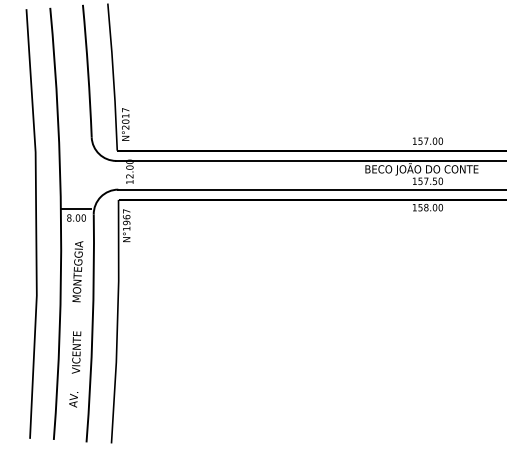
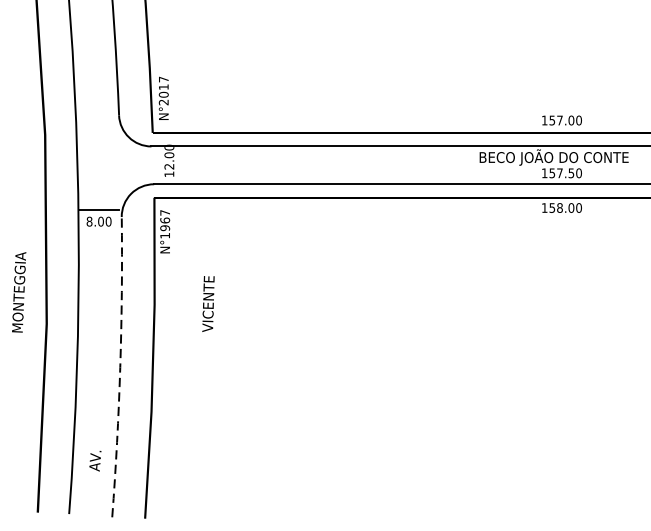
text: (77, 271) -> (18, 292), moved
arc: (92, 328) -> (120, 367), solid -> dashed
text: (76, 352) -> (208, 303), moved

